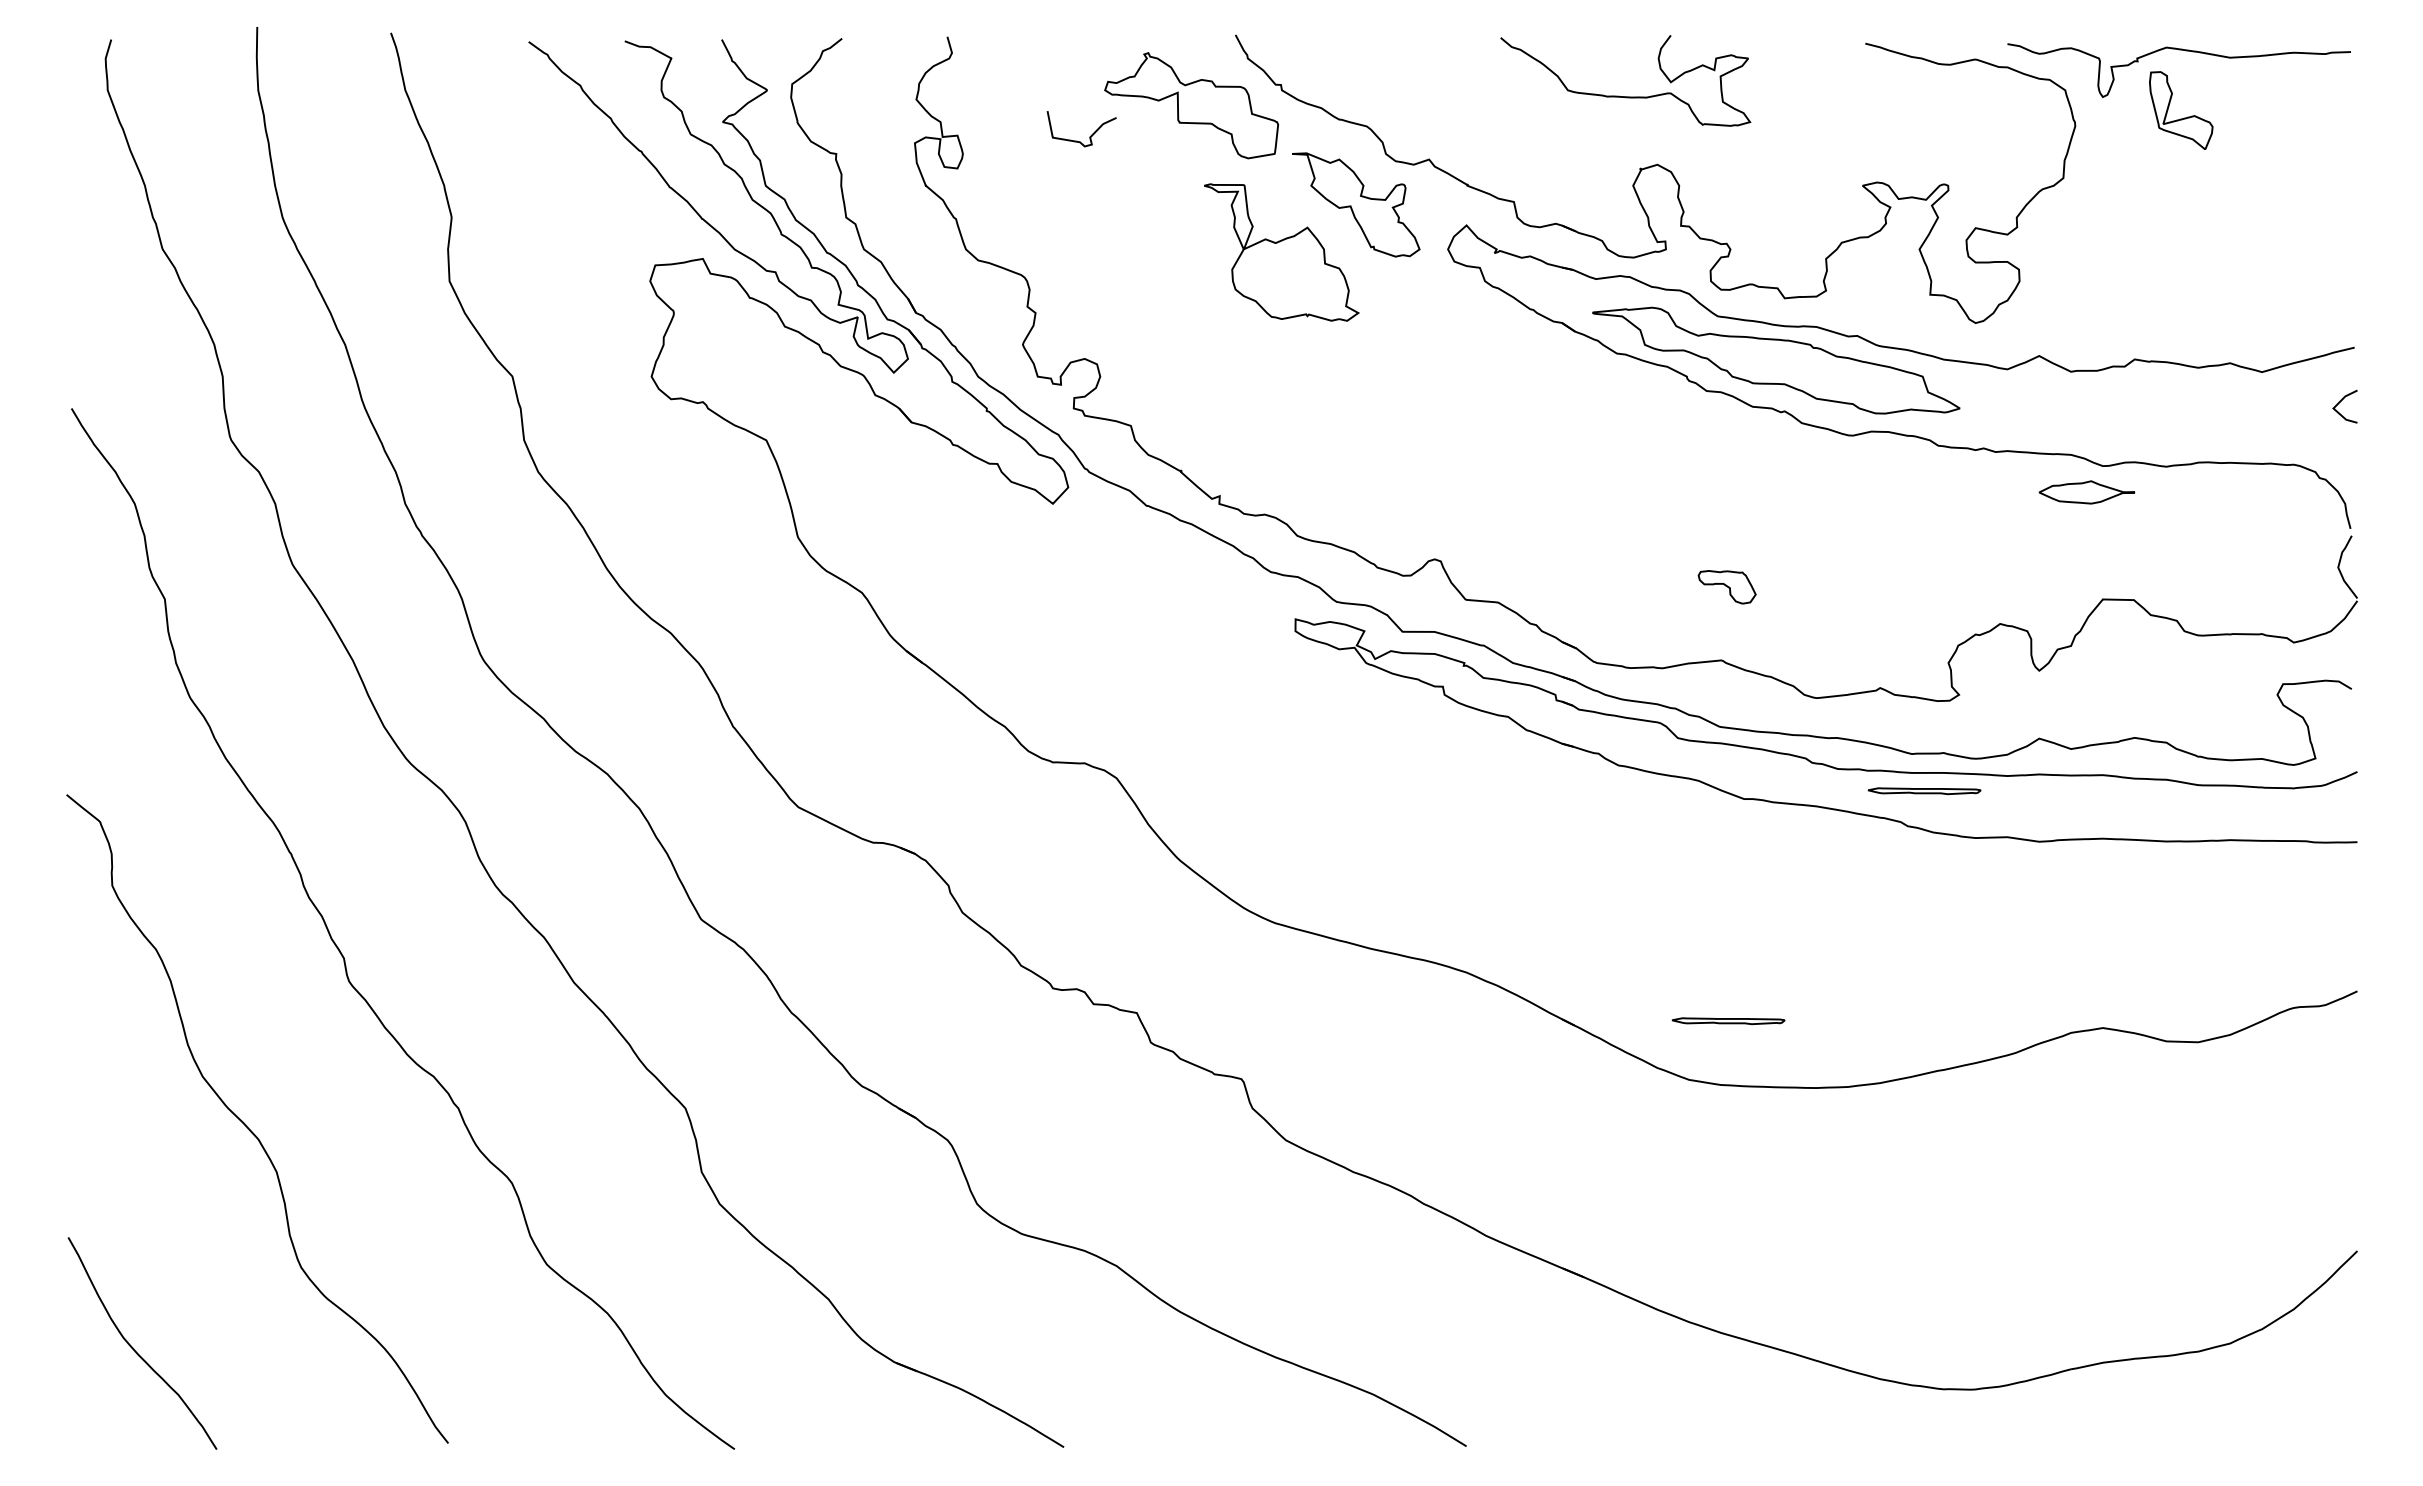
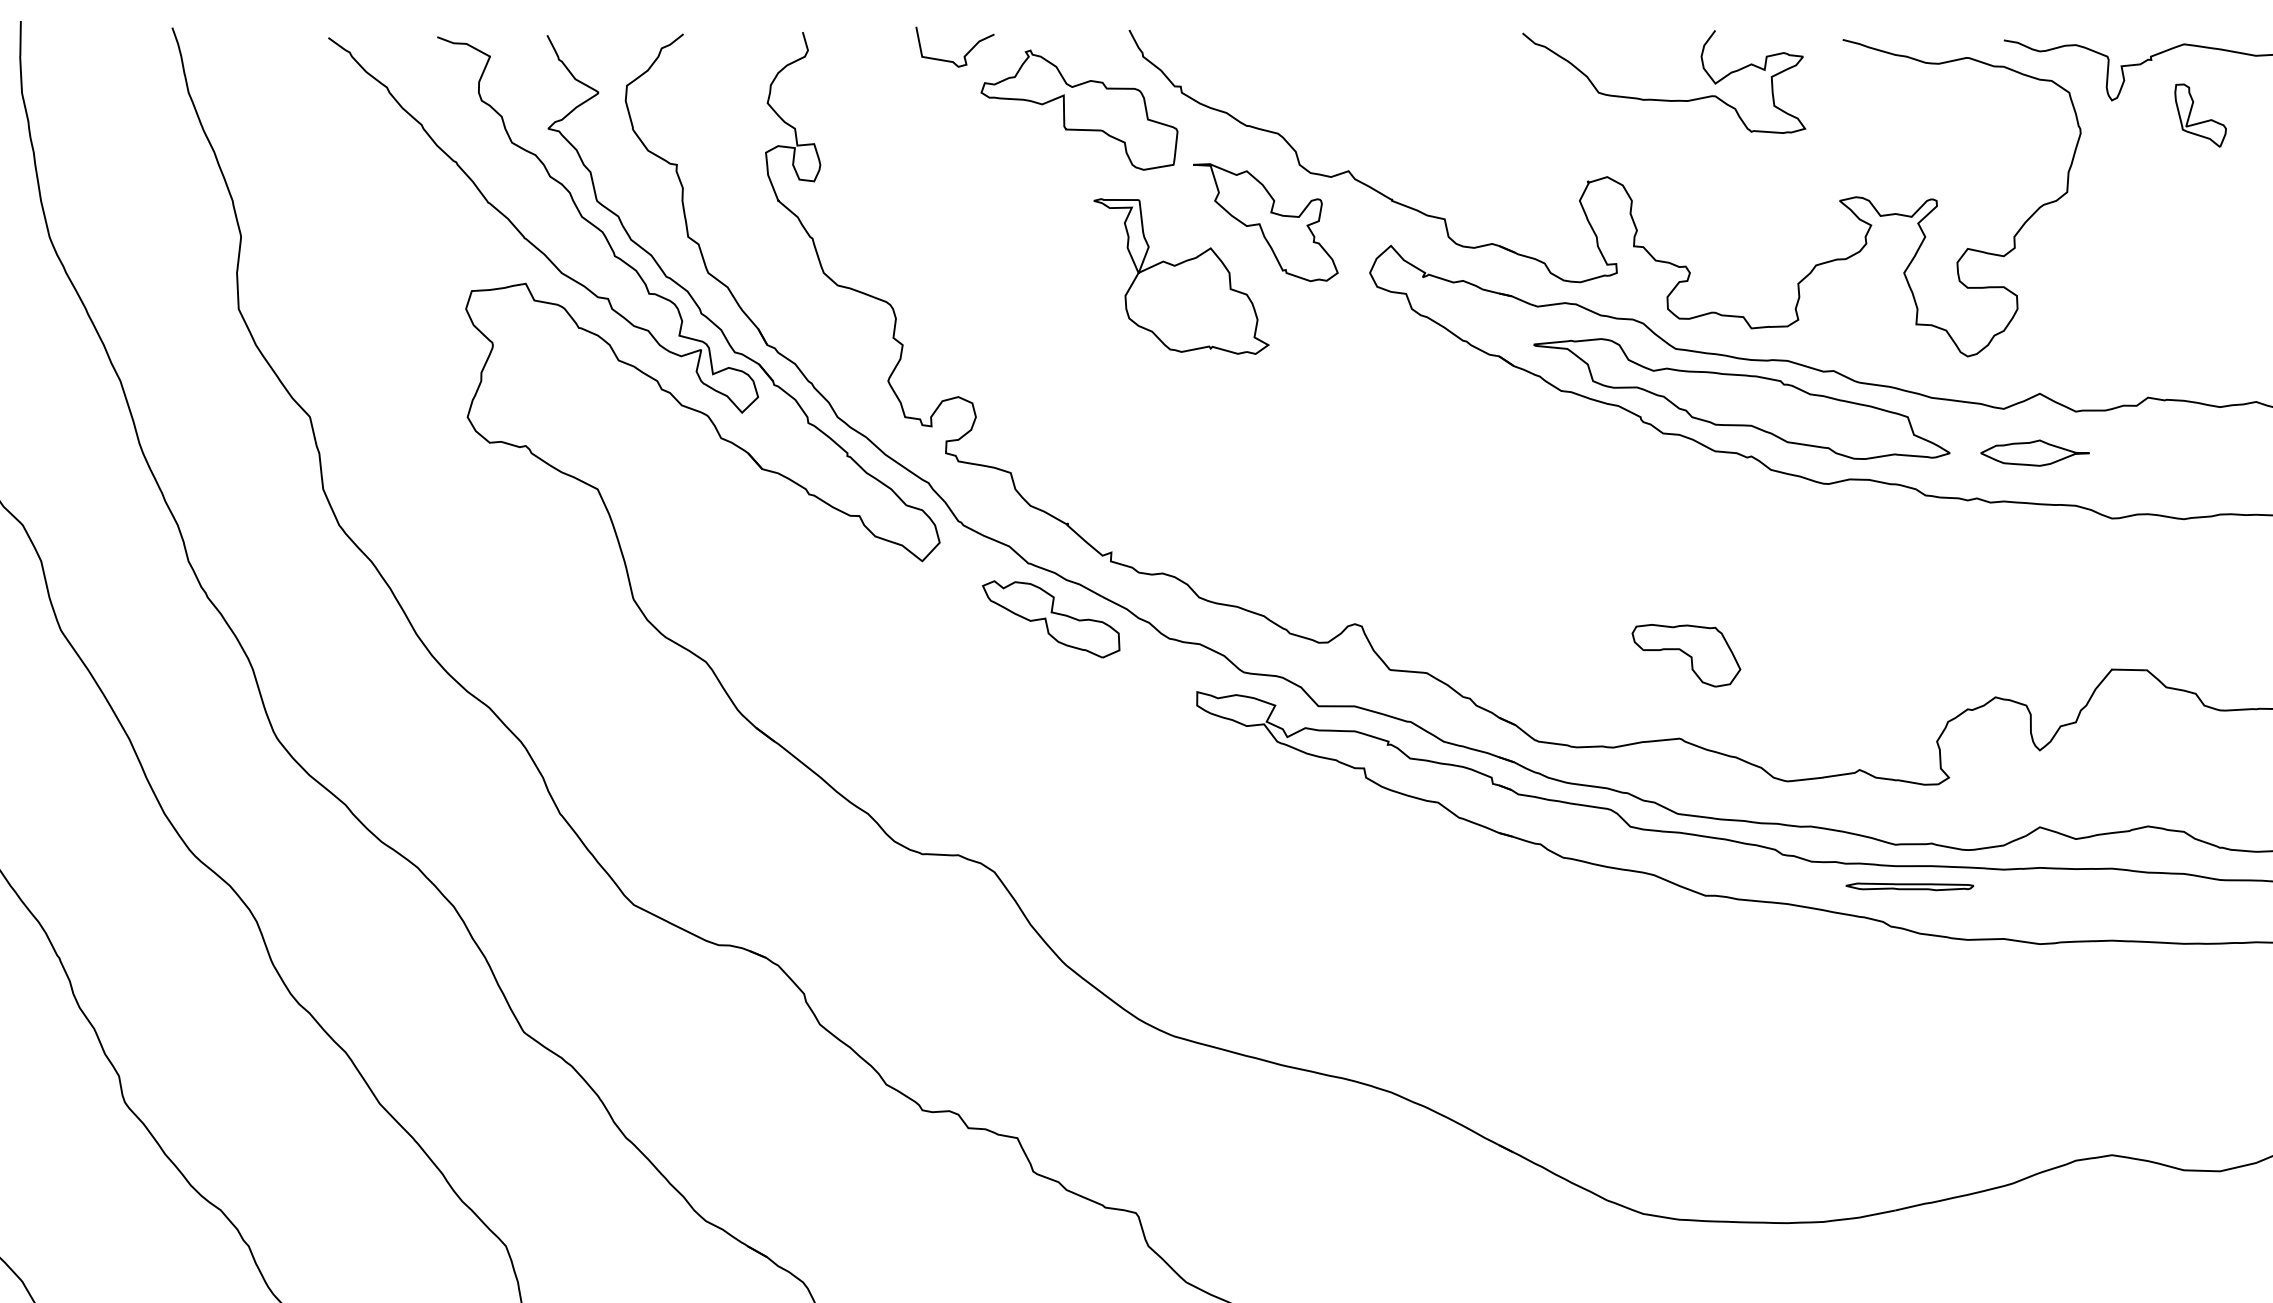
curve: (1625, 96) -> (1663, 99), moved
part: (2180, 110) -> (2199, 115), size x0.71
curve: (1089, 136) -> (963, 55), moved
part: (2086, 492) -> (2034, 453), moved
part: (1166, 554) -> (1051, 618), added
part: (1726, 587) -> (1685, 656), size x1.67
part: (1728, 1021) -> (1687, 1147), removed

